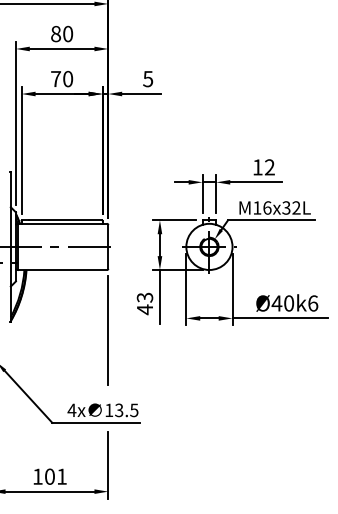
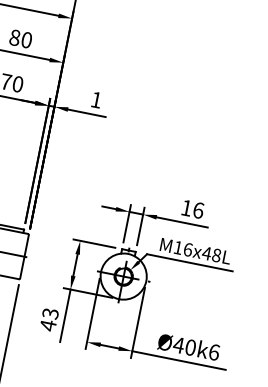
text: (148, 79) -> (96, 100), 5 -> 1
text: (269, 167) -> (198, 210), 12 -> 16
text: (290, 207) -> (210, 253), M16x32L -> M16x48L

